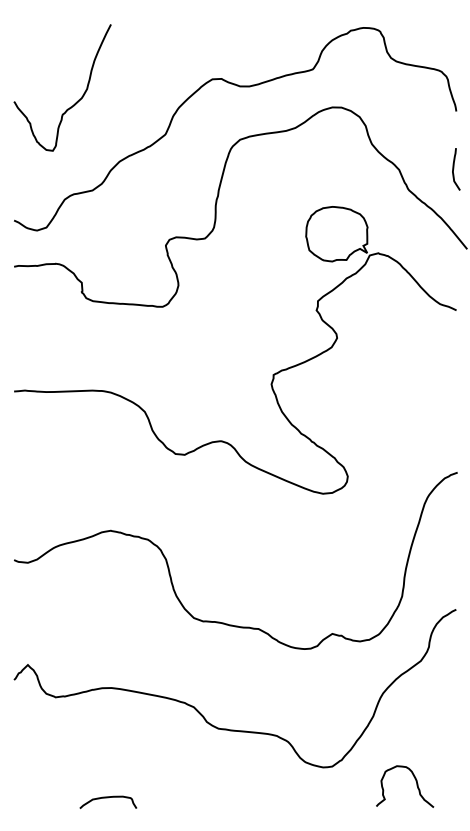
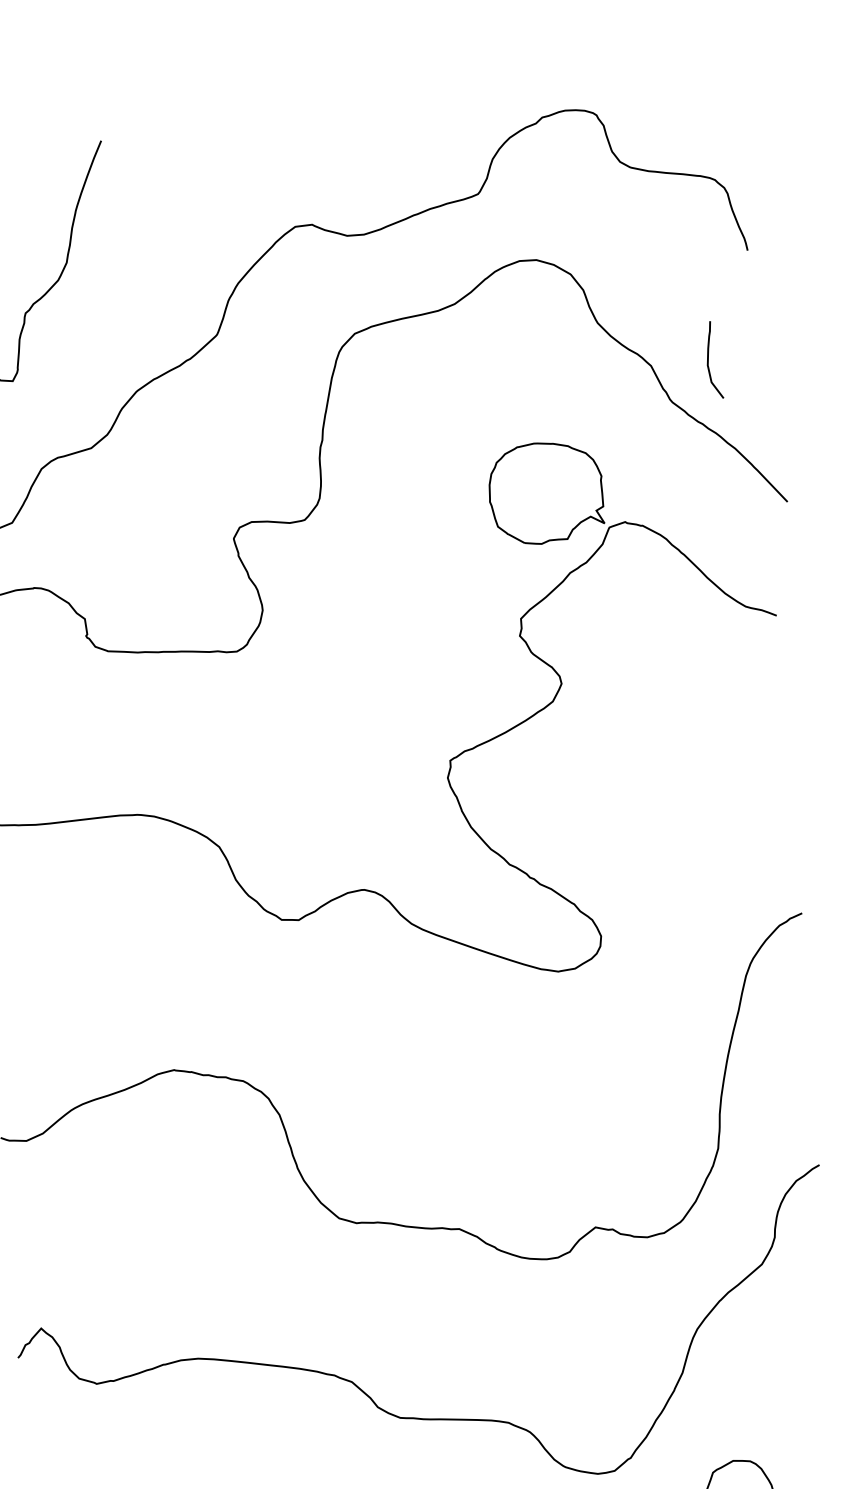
curve: (454, 168) -> (710, 358), moved

